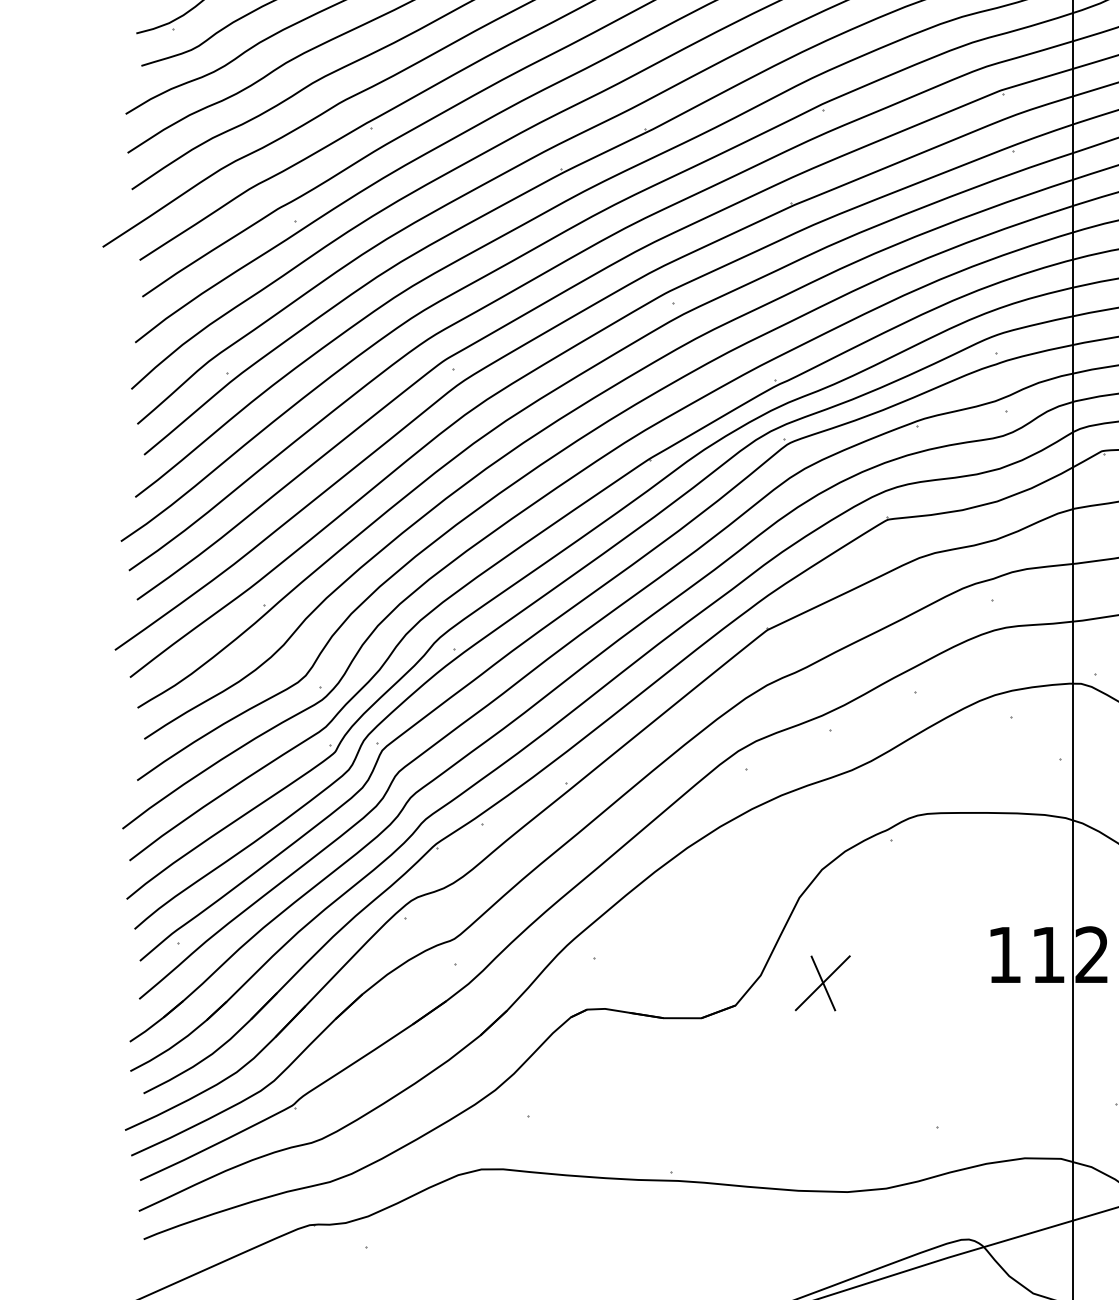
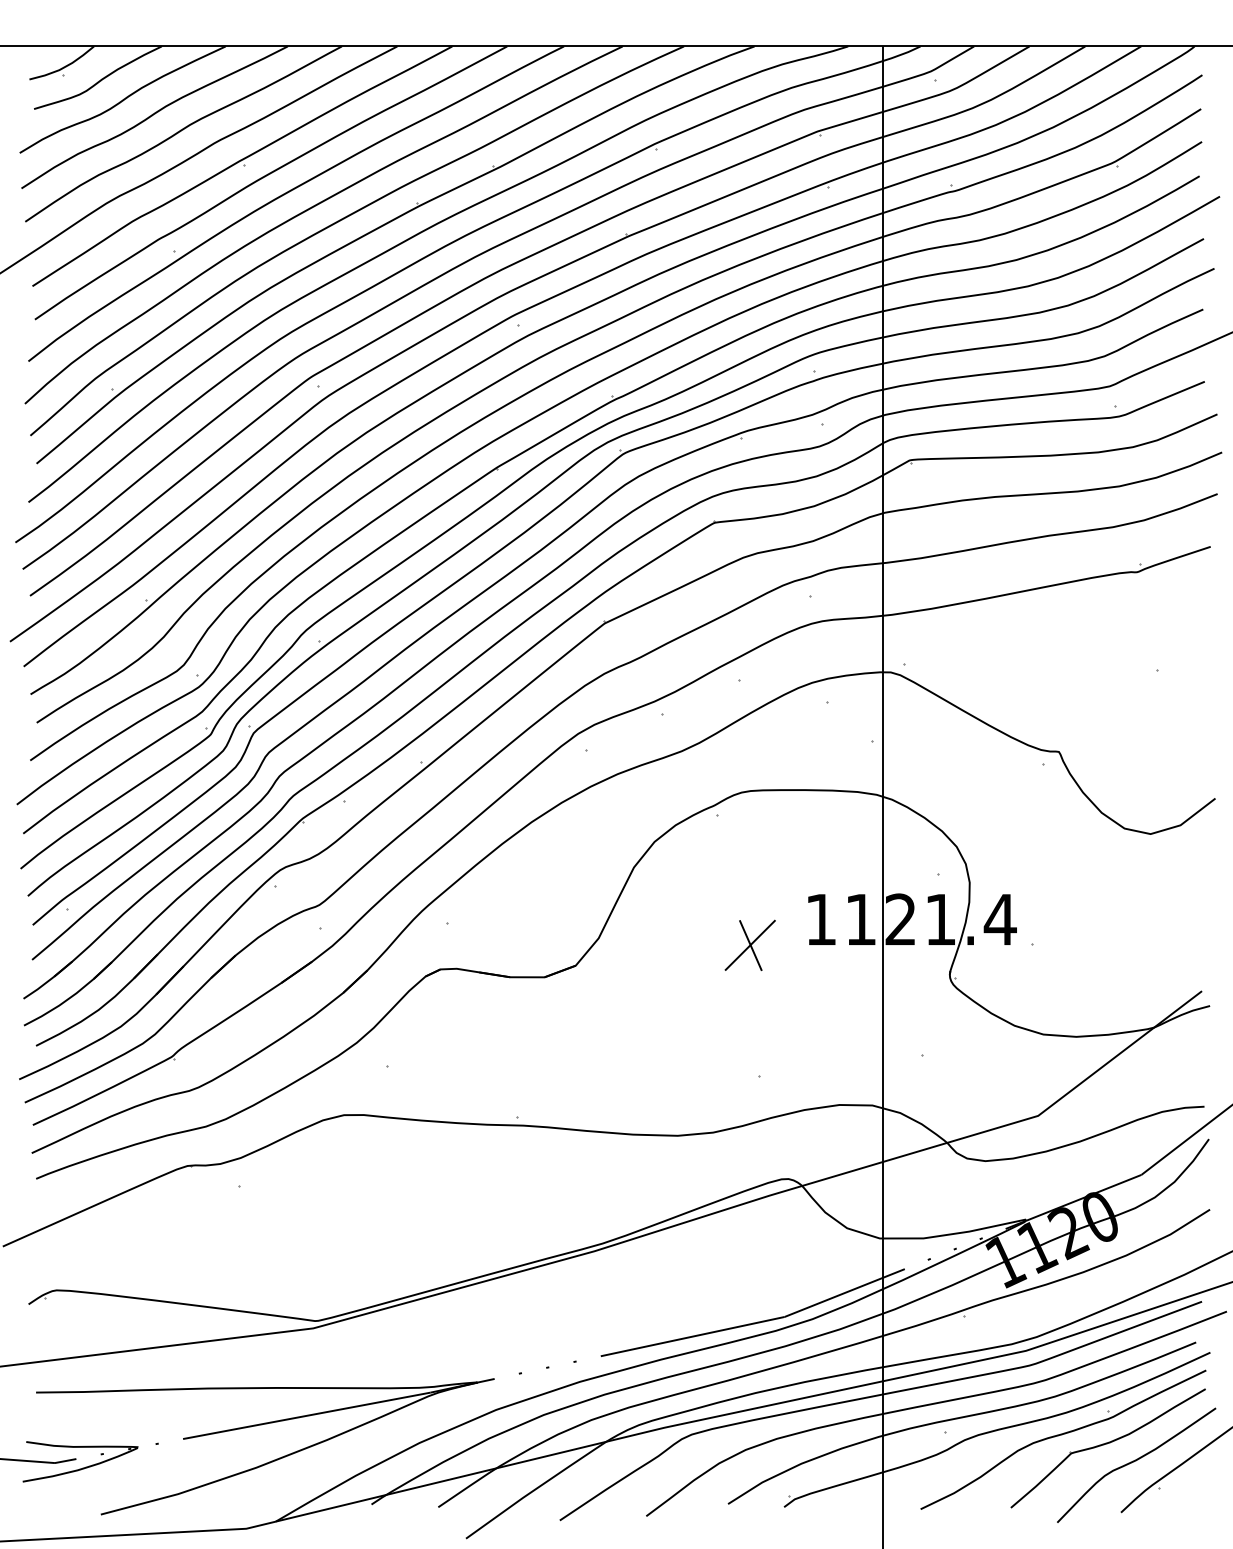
part: (821, 982) -> (749, 944), moved

